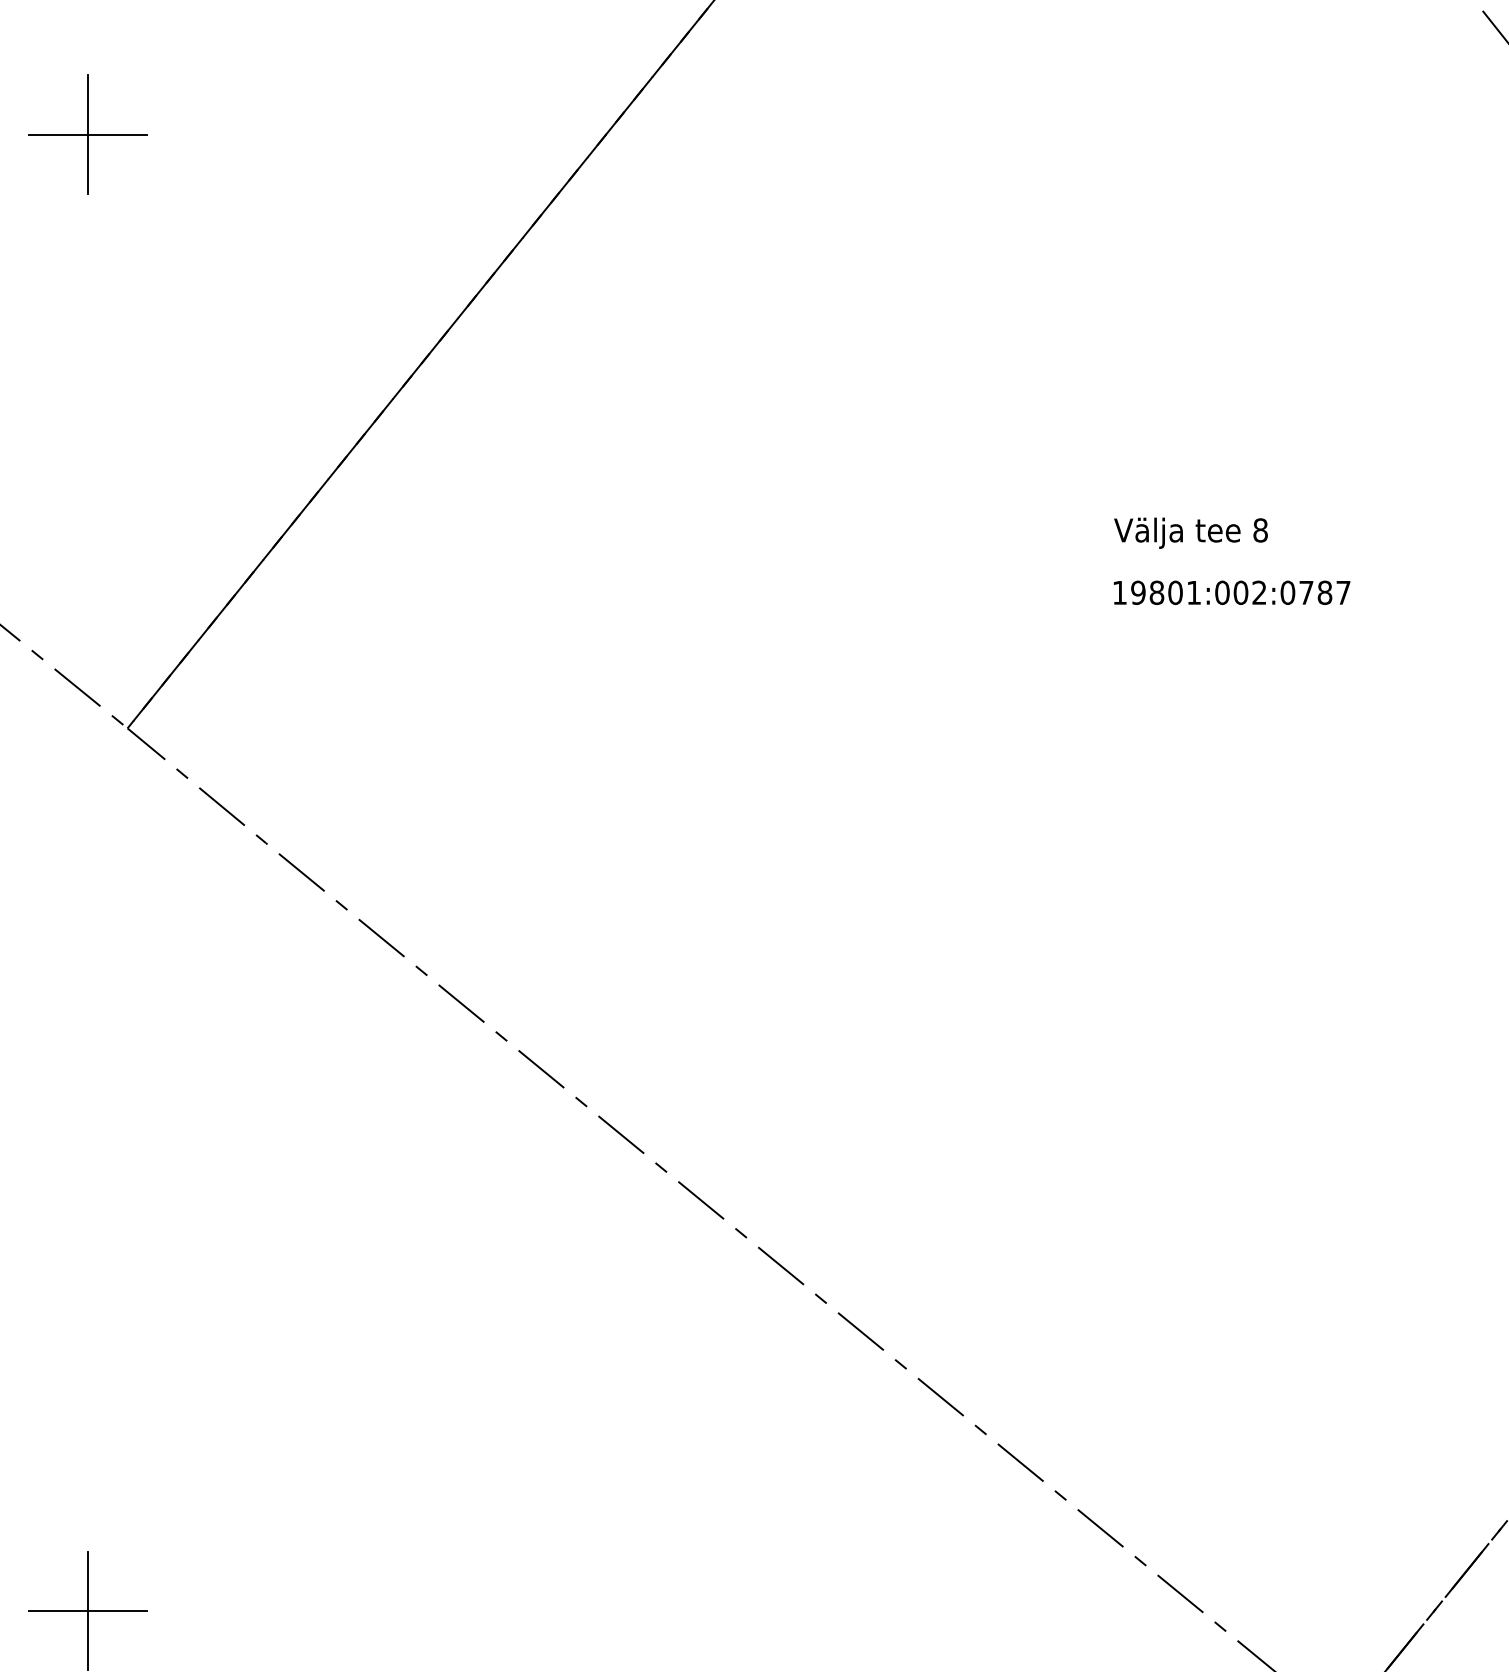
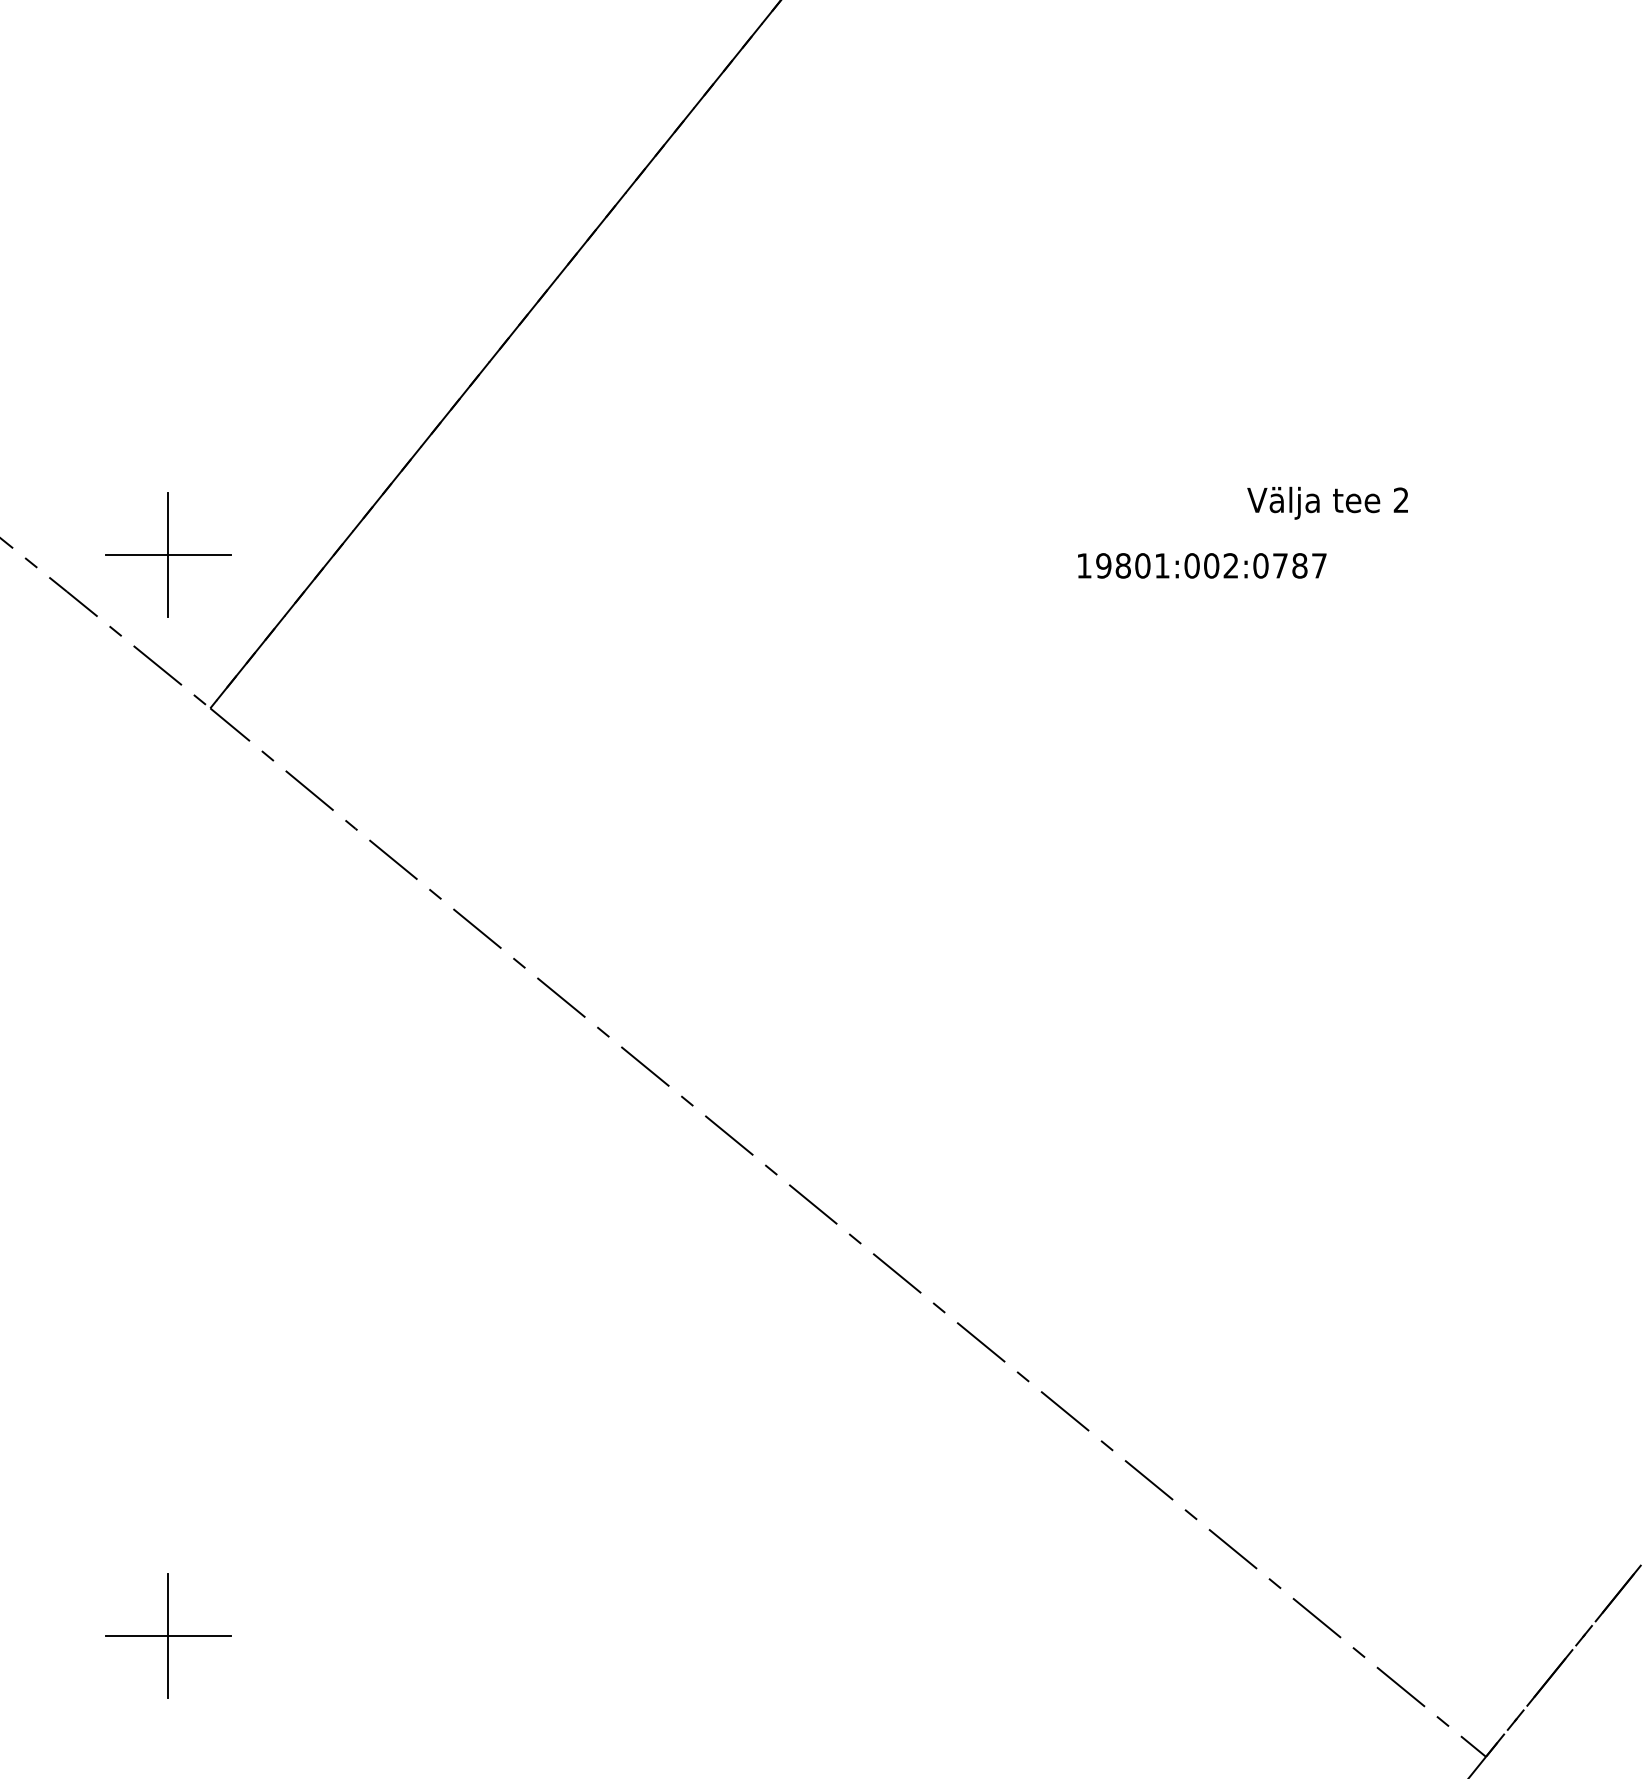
part: (87, 133) -> (168, 554), moved
text: (1259, 530) -> (1400, 500), 8 -> 2
text: (1232, 592) -> (1202, 565), moved

